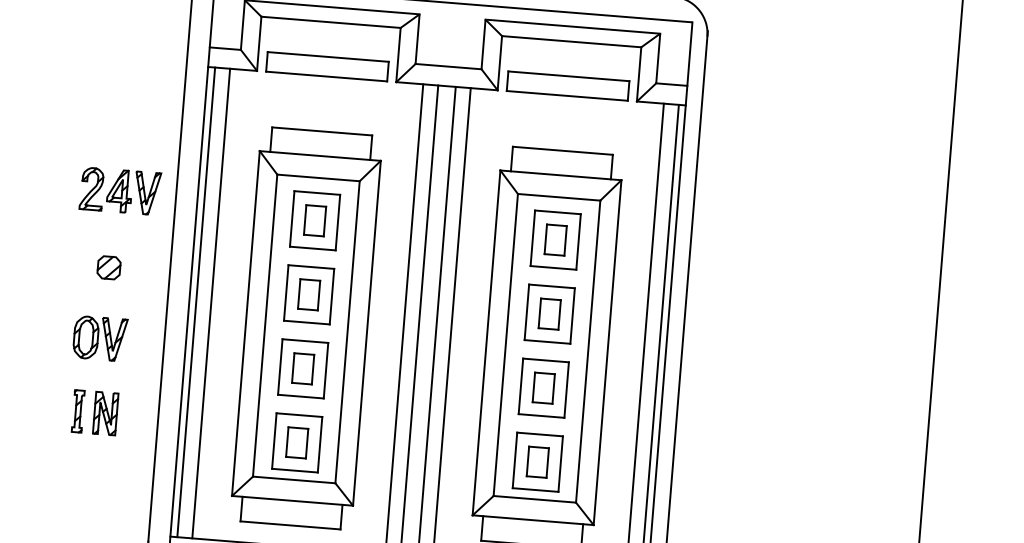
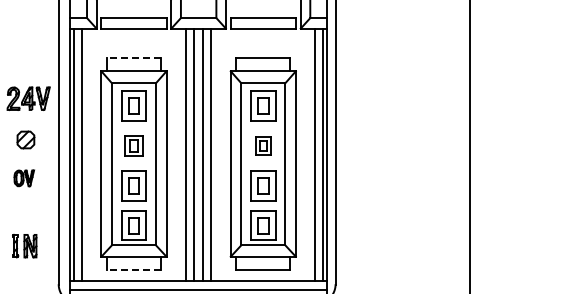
line: (321, 132) -> (133, 58), solid -> dashed
part: (108, 268) -> (25, 140), size x1.4
part: (308, 293) -> (133, 145), size x0.7
part: (550, 313) -> (263, 145), size x0.6
part: (100, 338) -> (24, 178), size x0.7
part: (94, 413) -> (24, 246), moved
line: (289, 524) -> (133, 269), solid -> dashed

